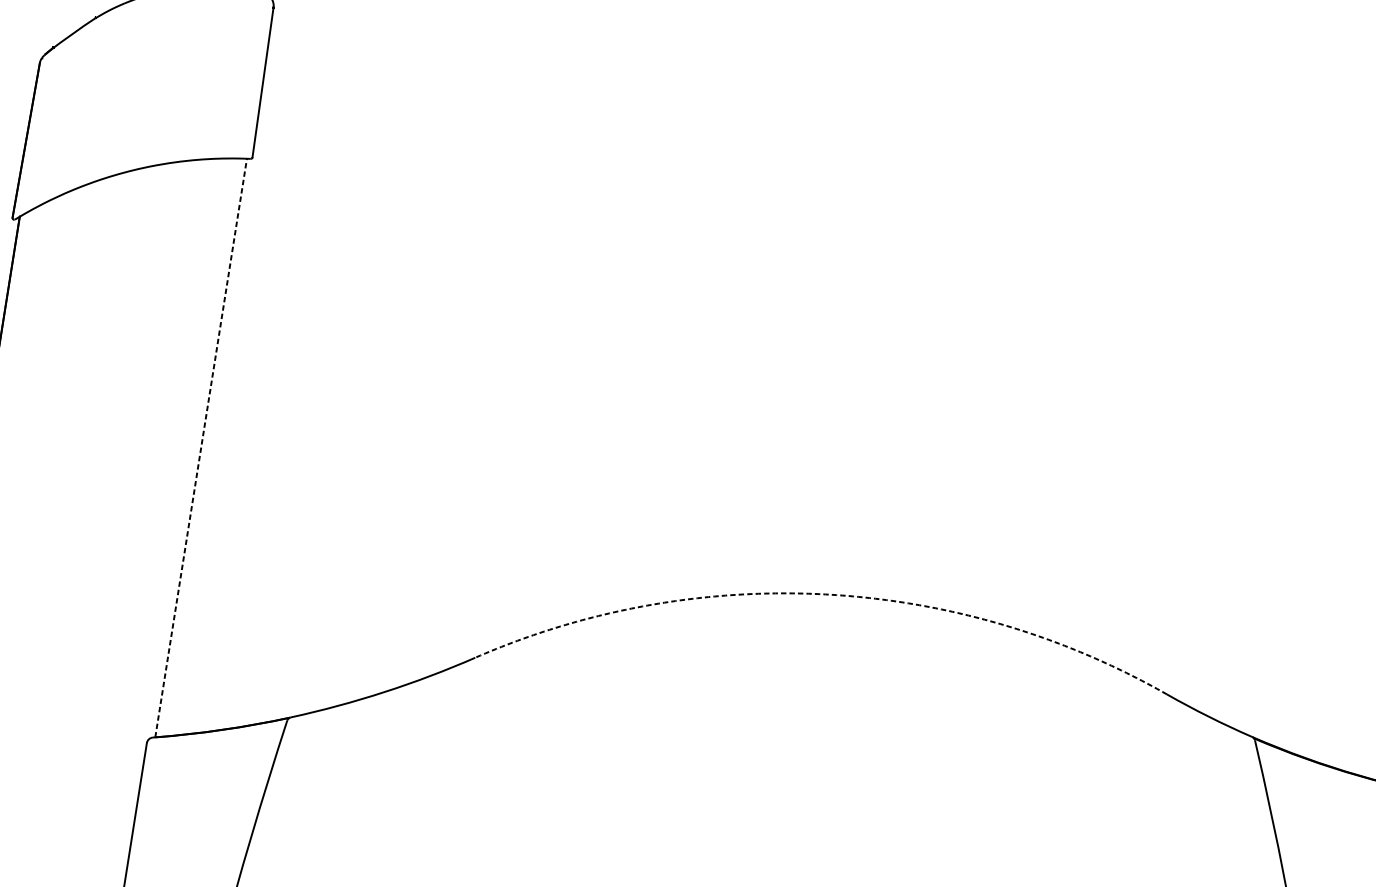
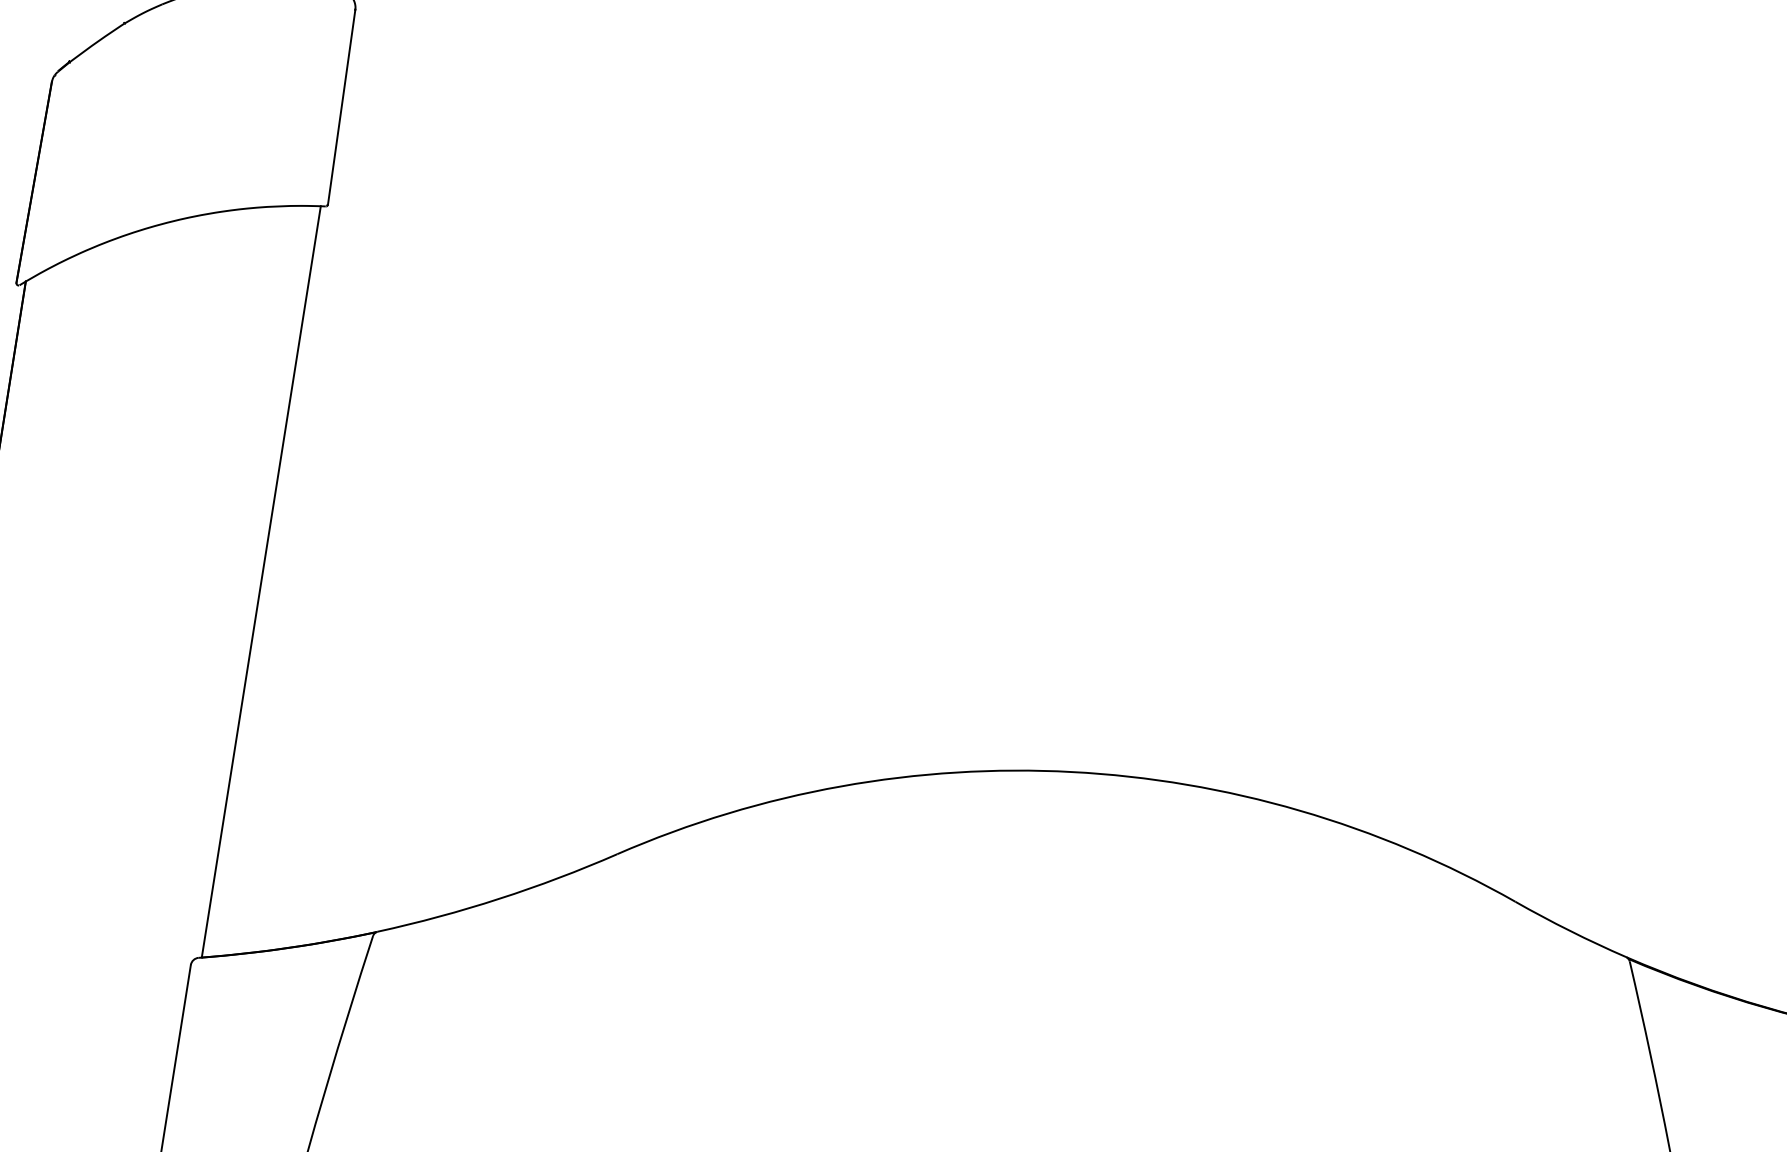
line: (201, 447) -> (261, 581), dashed -> solid
arc: (825, 594) -> (1071, 772), dashed -> solid

